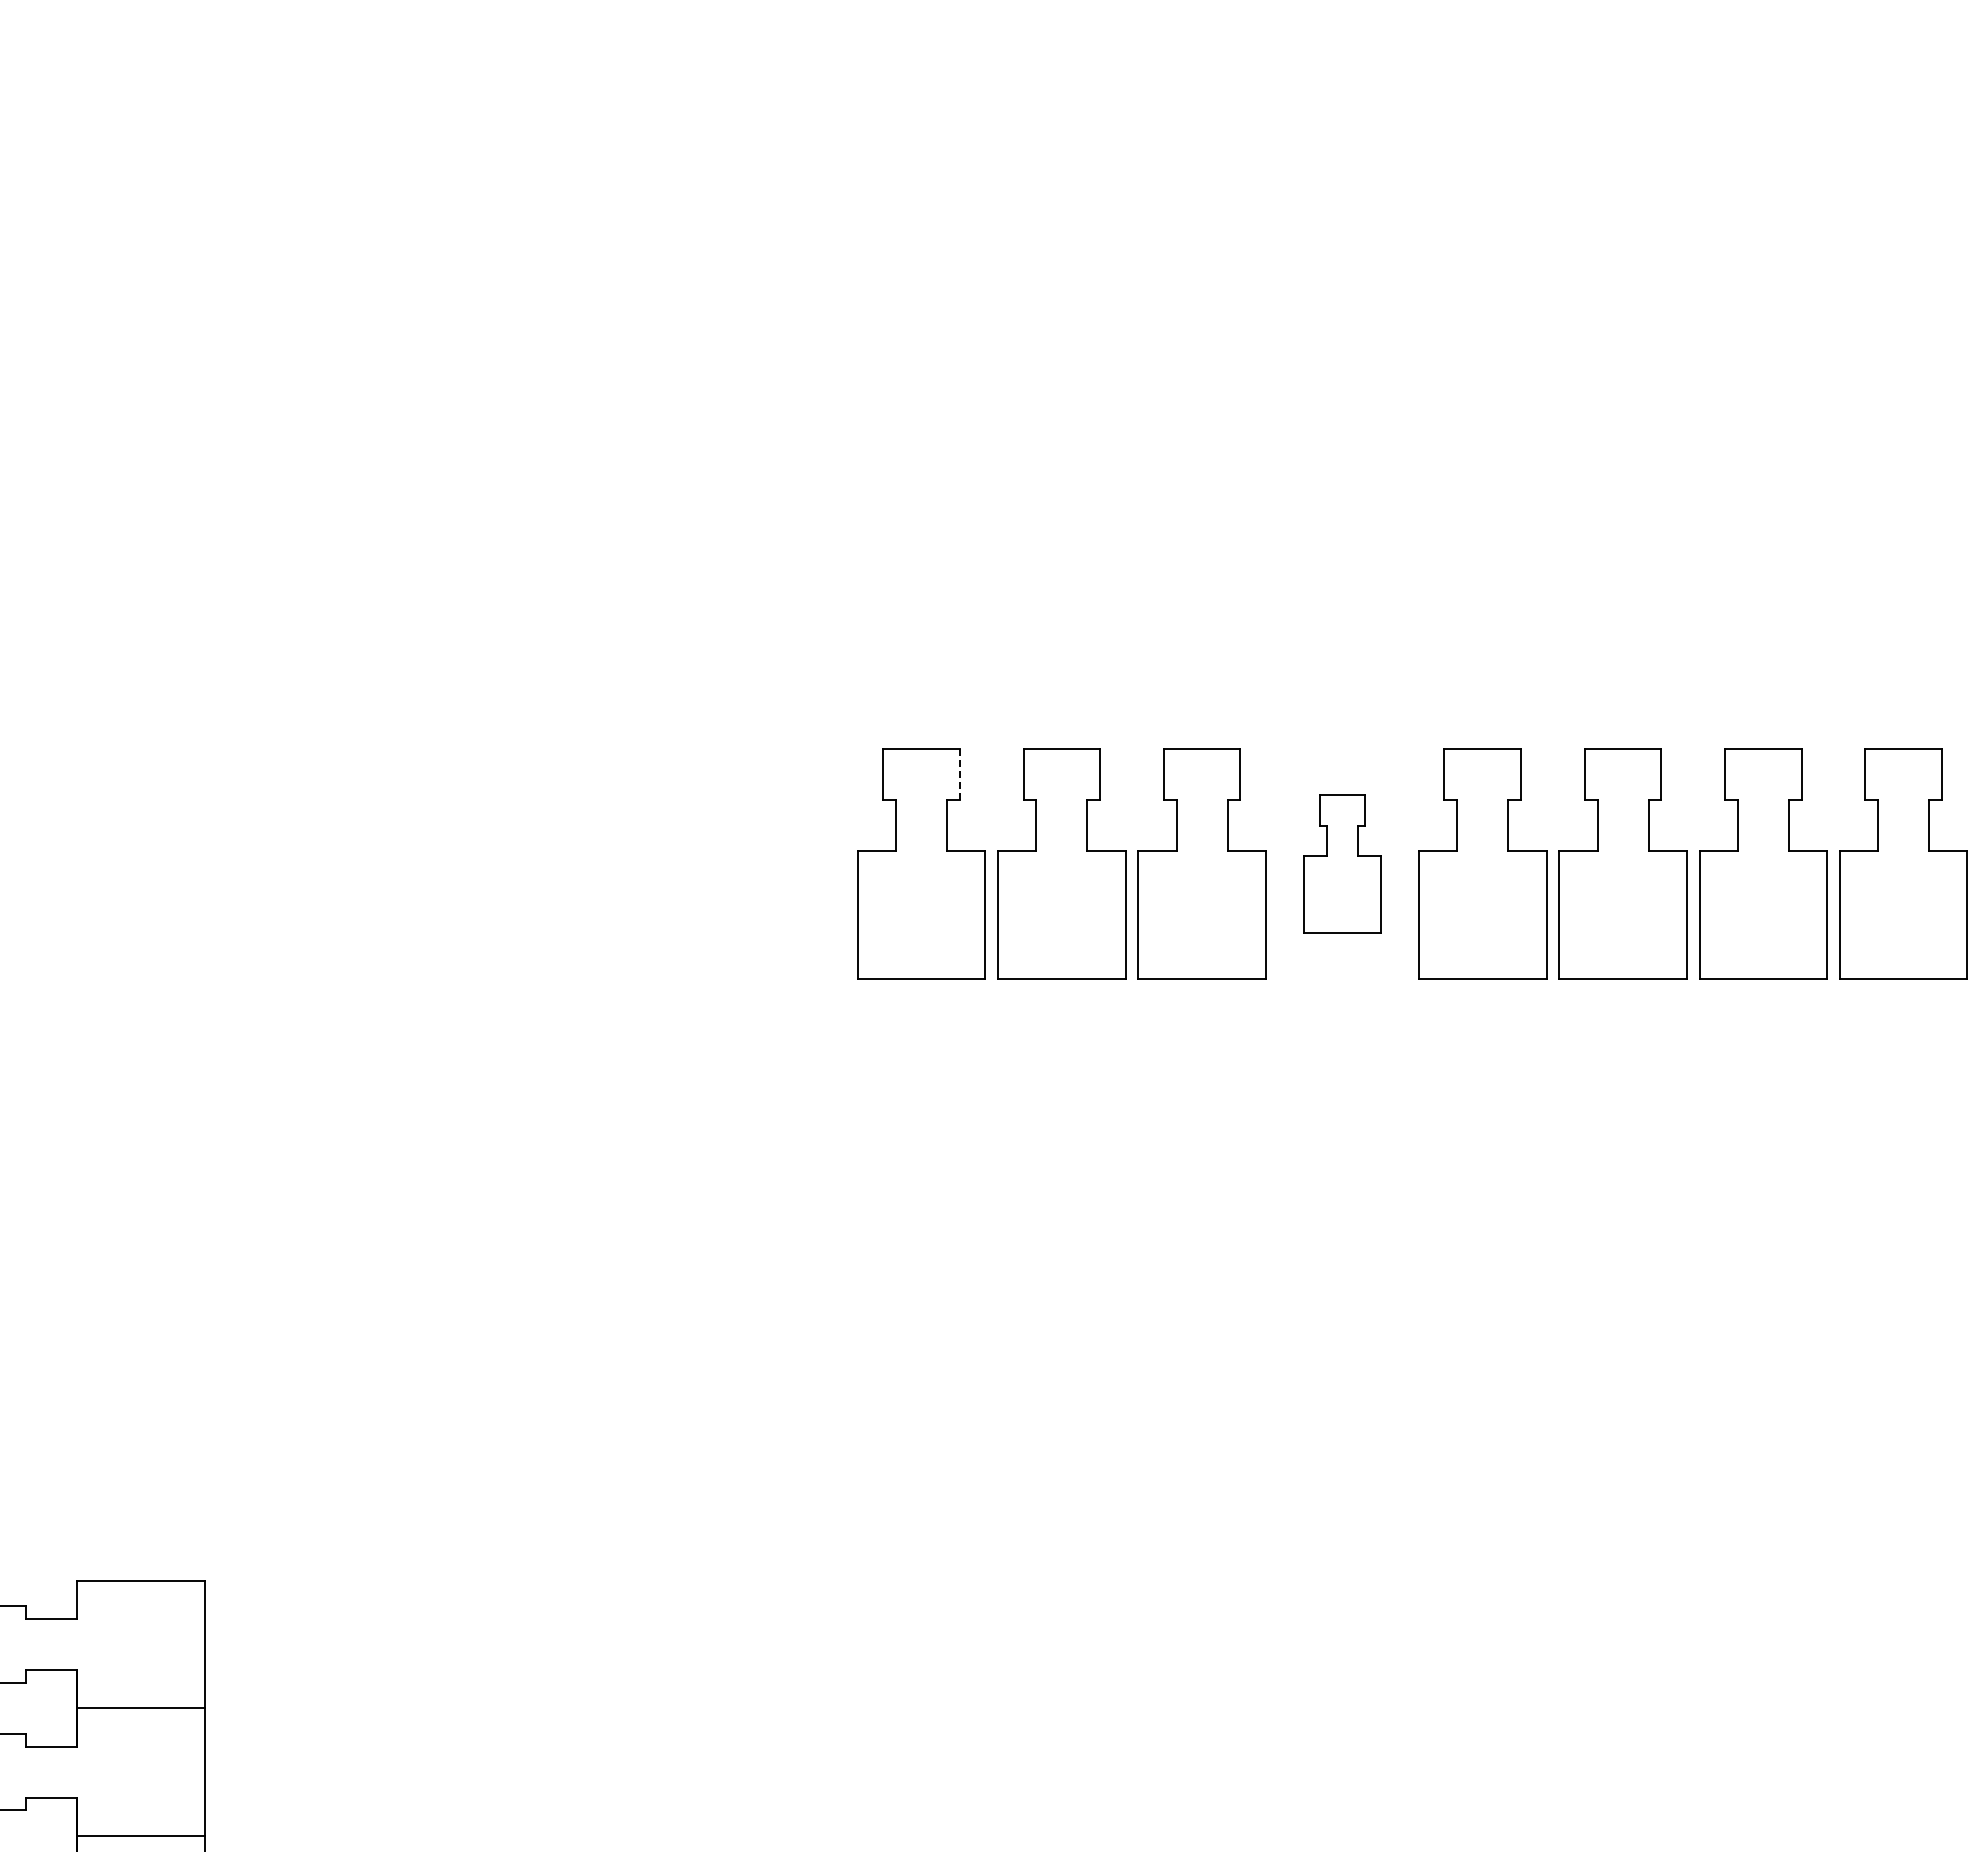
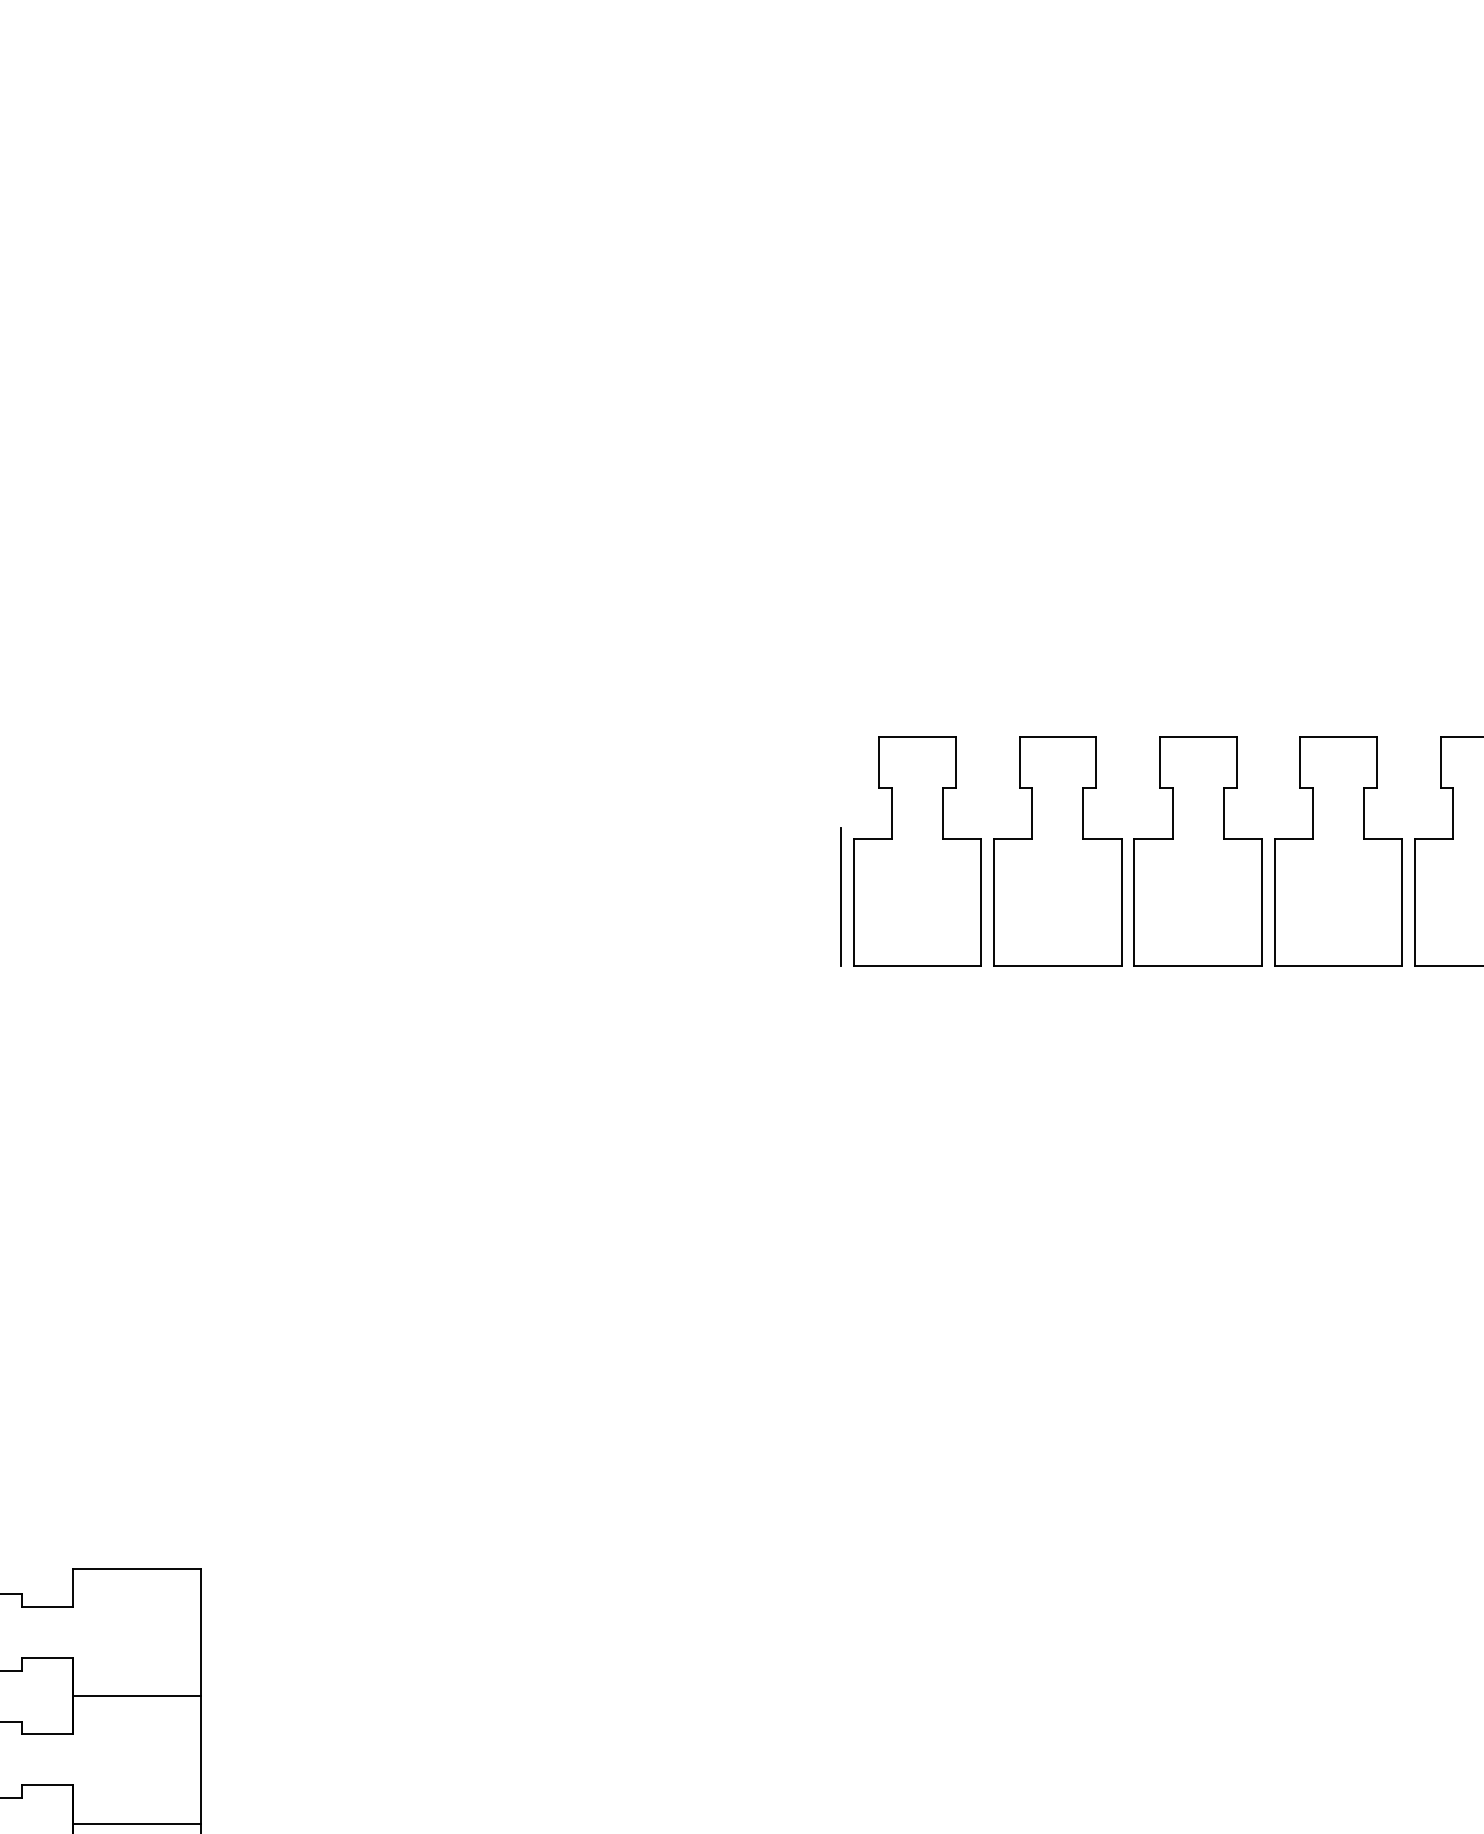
line: (959, 774) -> (955, 762), dashed -> solid
part: (1342, 863) -> (1338, 851), size x1.67
line: (845, 909) -> (841, 897), added

